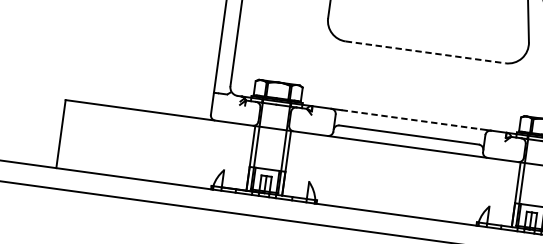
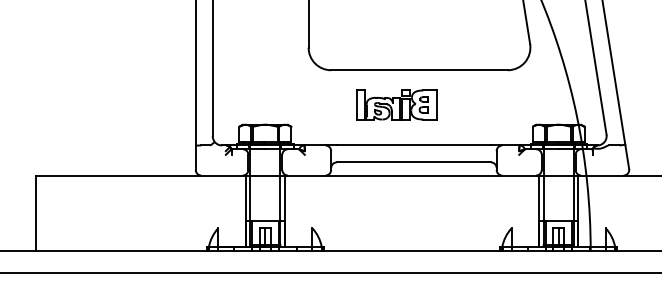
line: (426, 52) -> (420, 70), dashed -> solid
part: (400, 80) -> (396, 104), added
line: (411, 119) -> (414, 145), dashed -> solid

